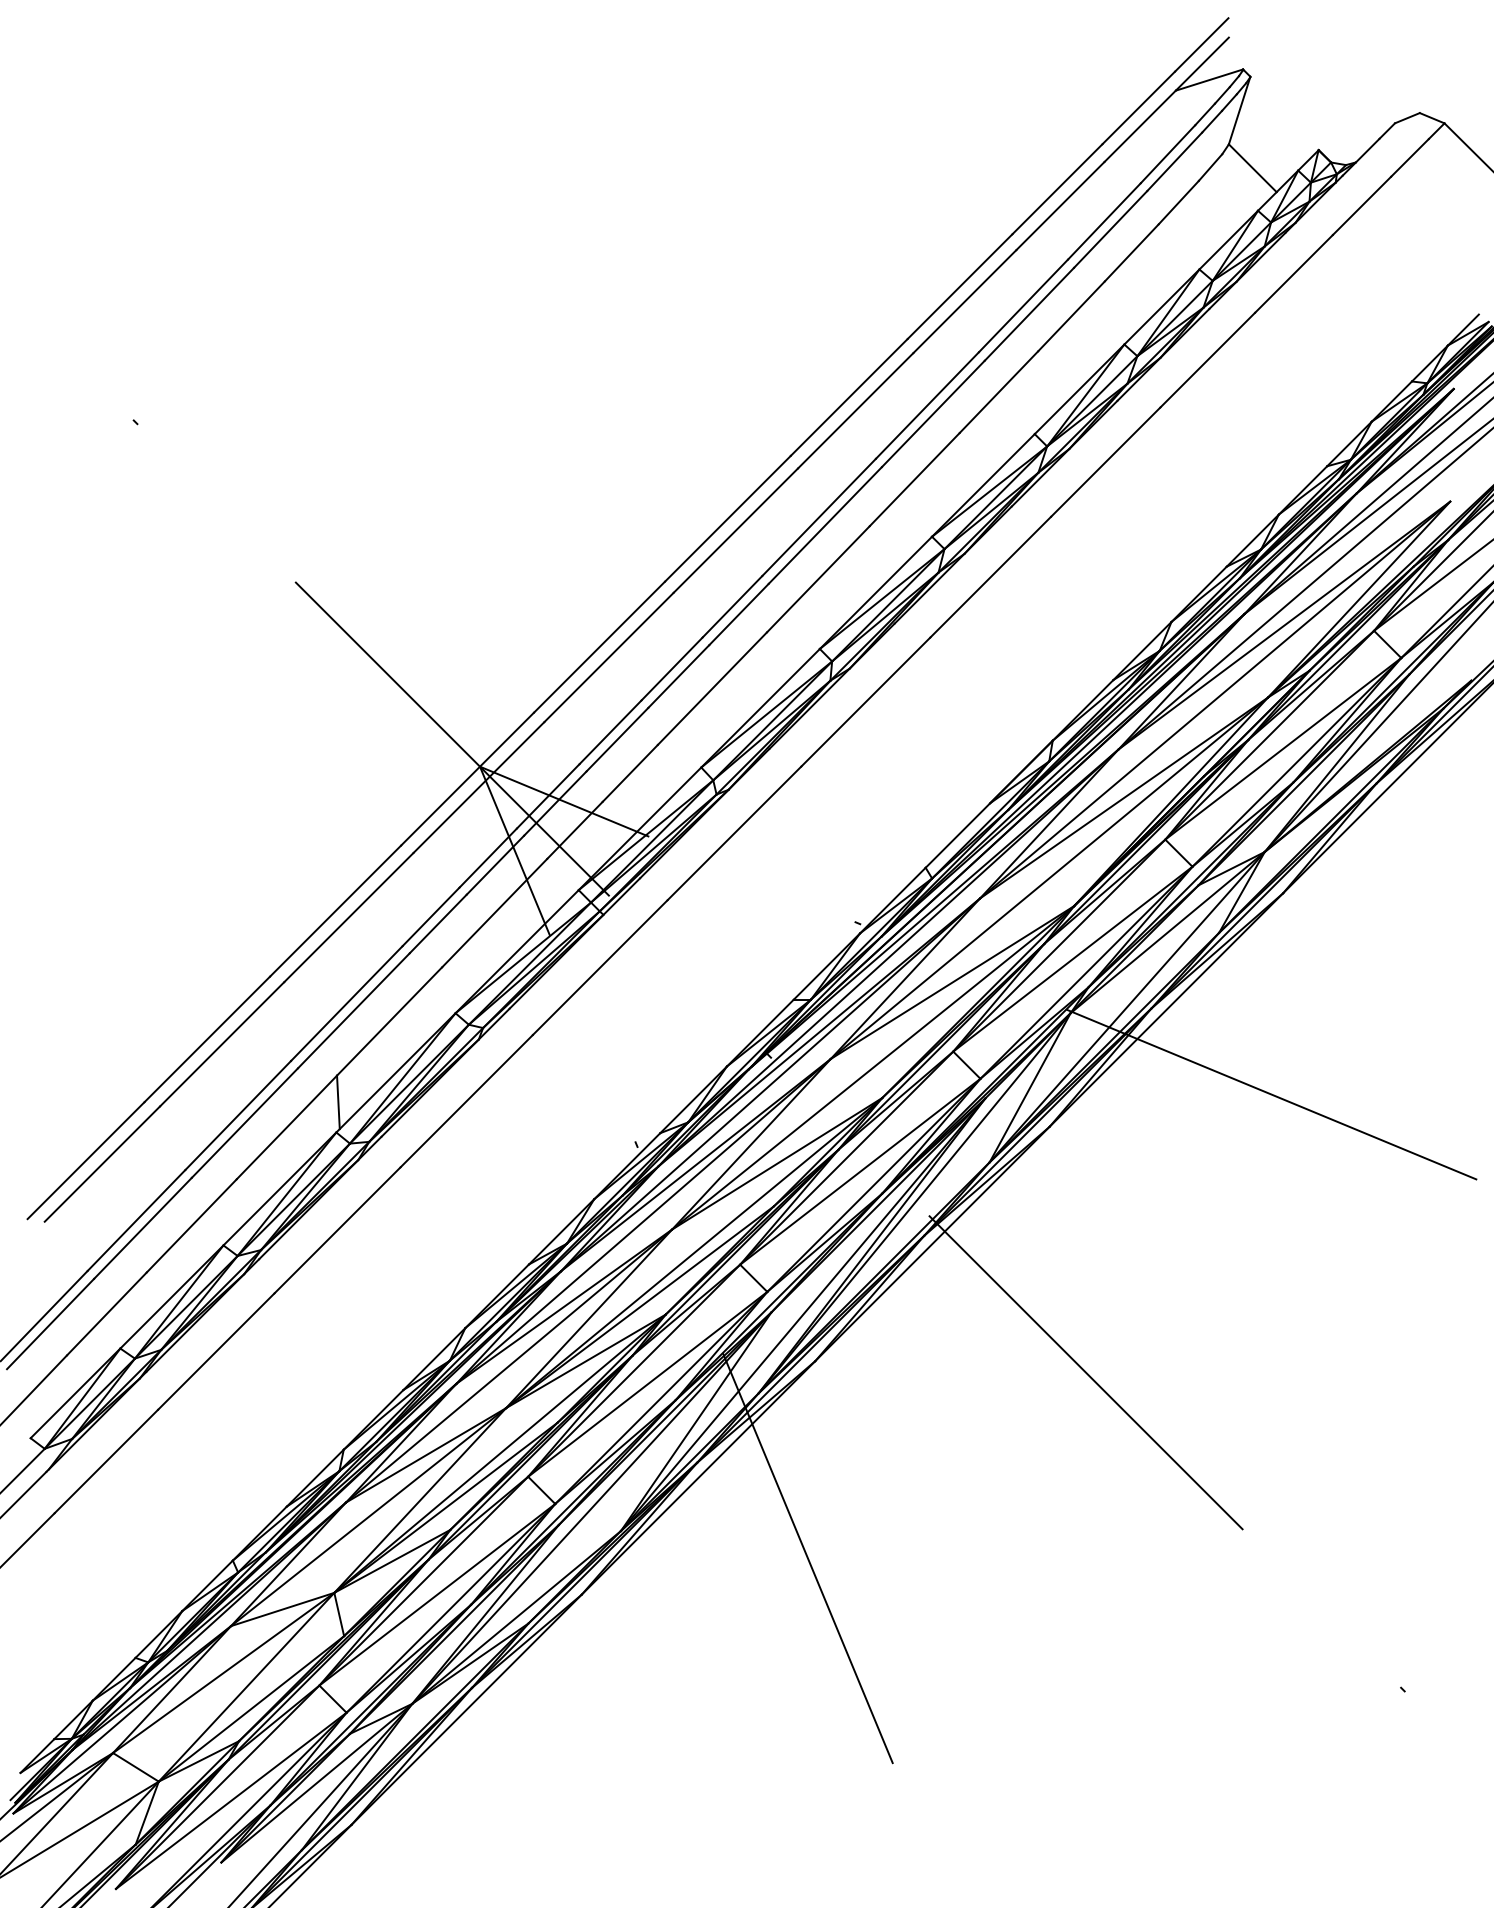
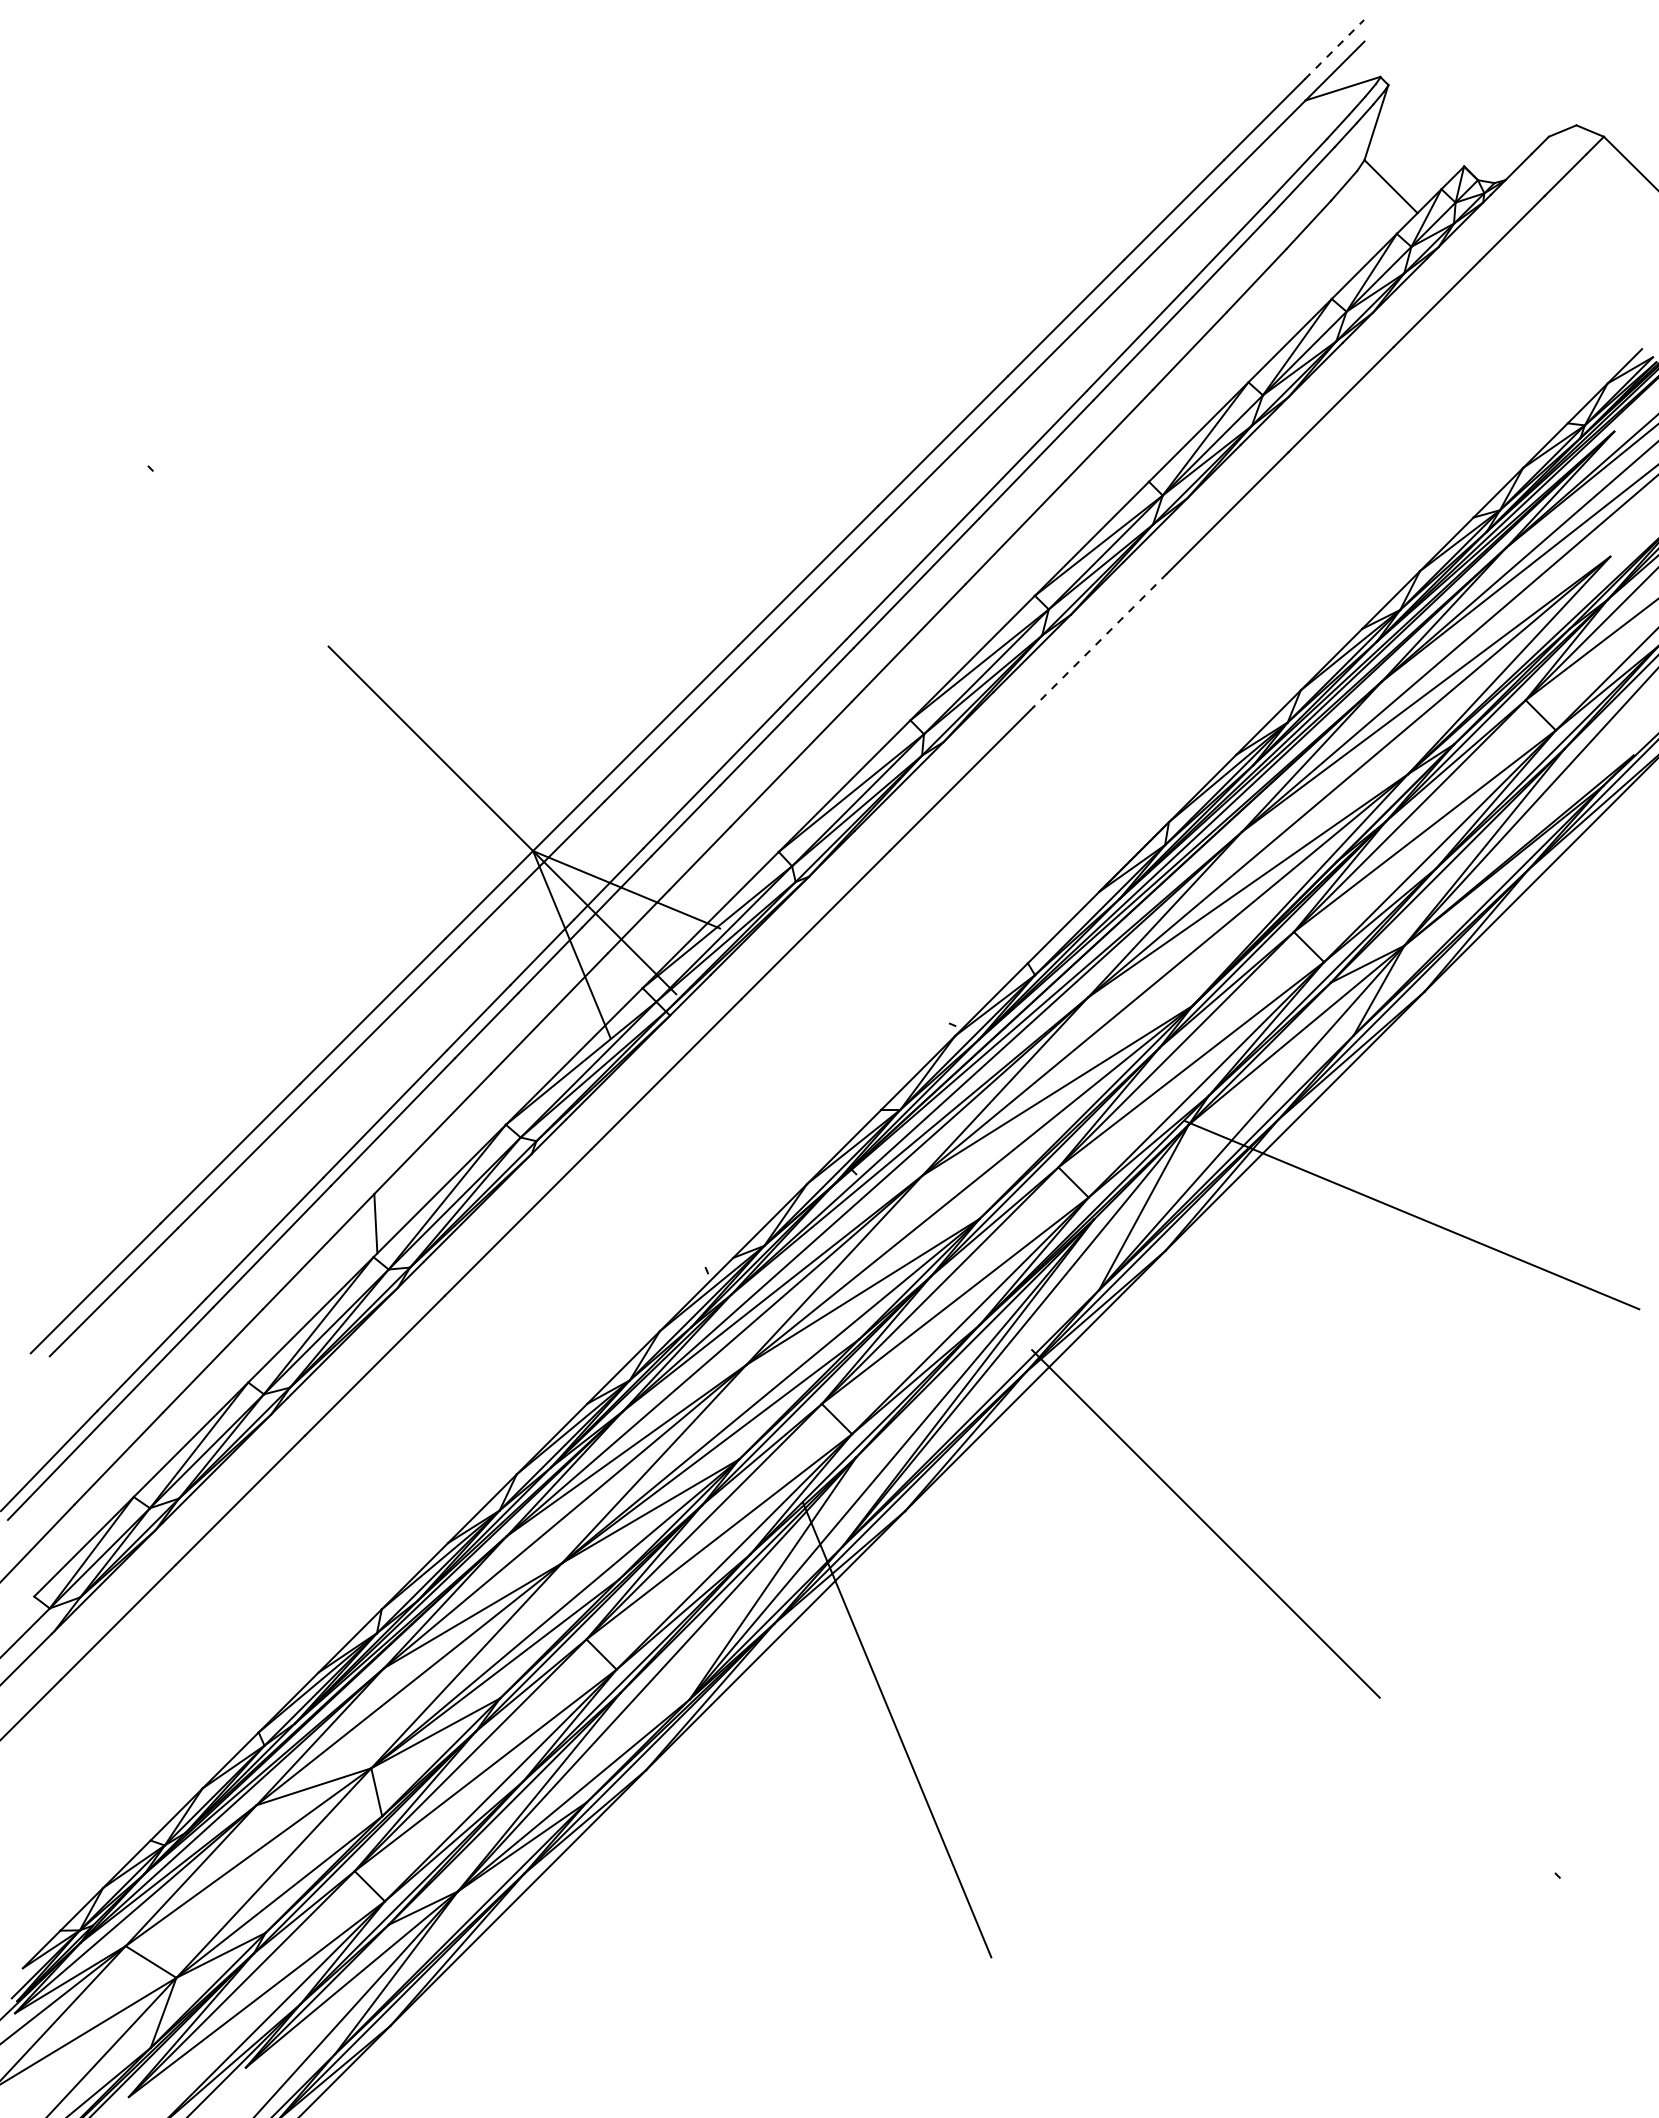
line: (1201, 44) -> (1334, 49), solid -> dashed
line: (991, 577) -> (1100, 640), solid -> dashed

